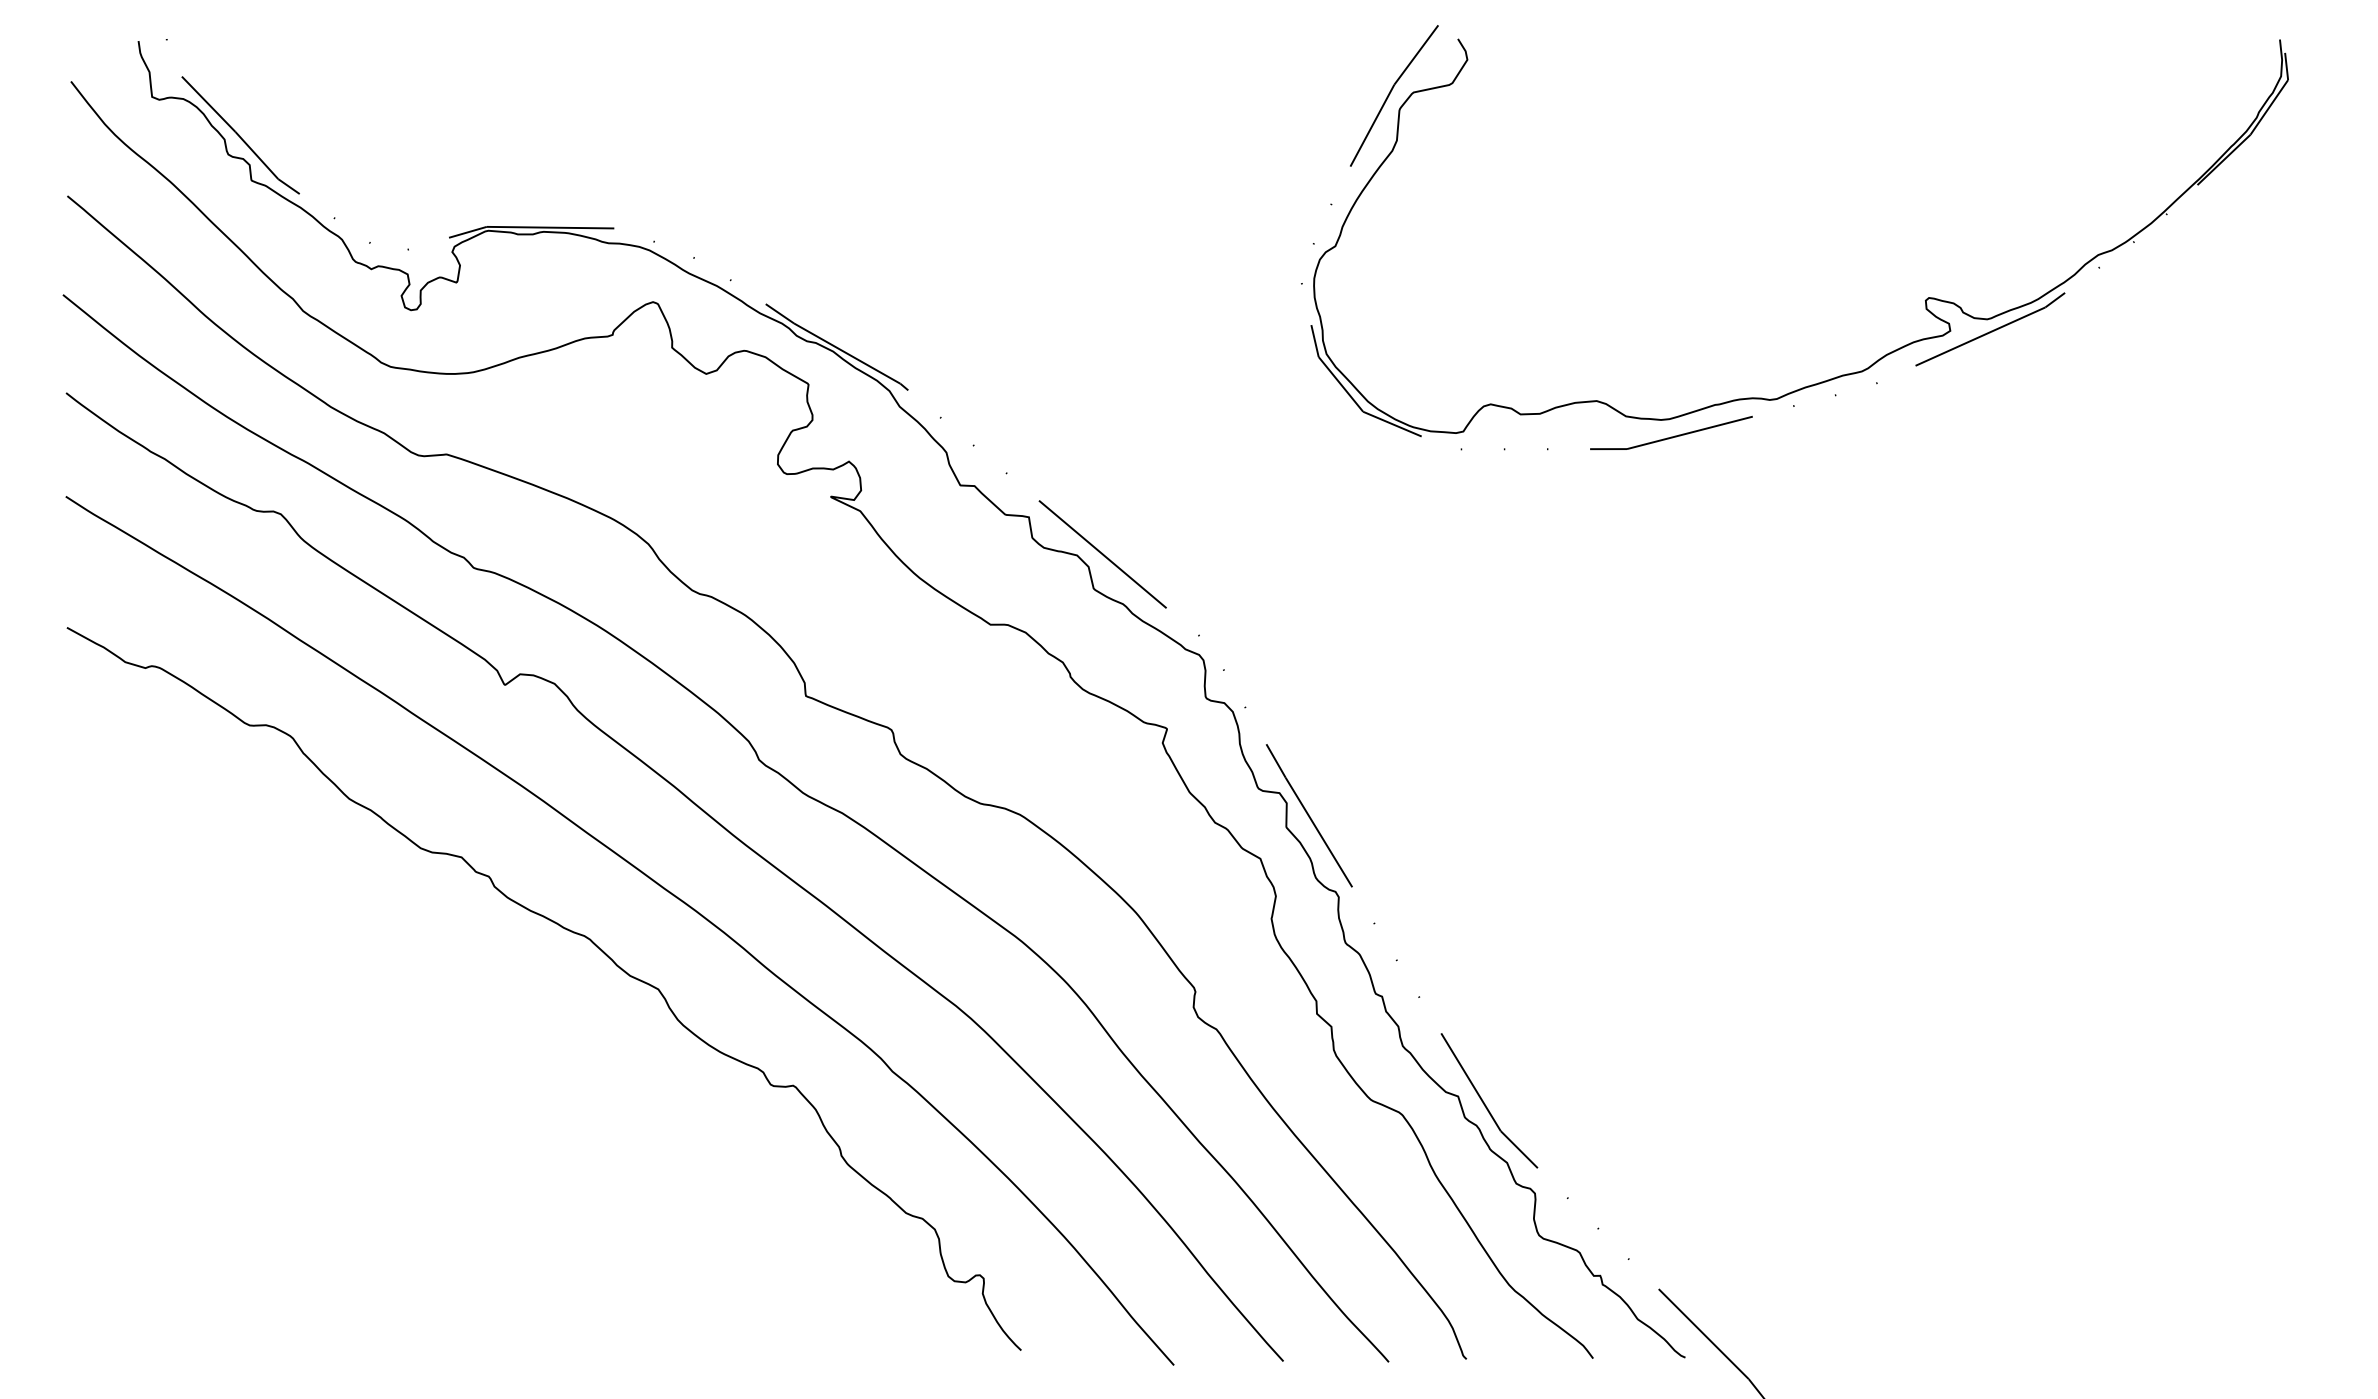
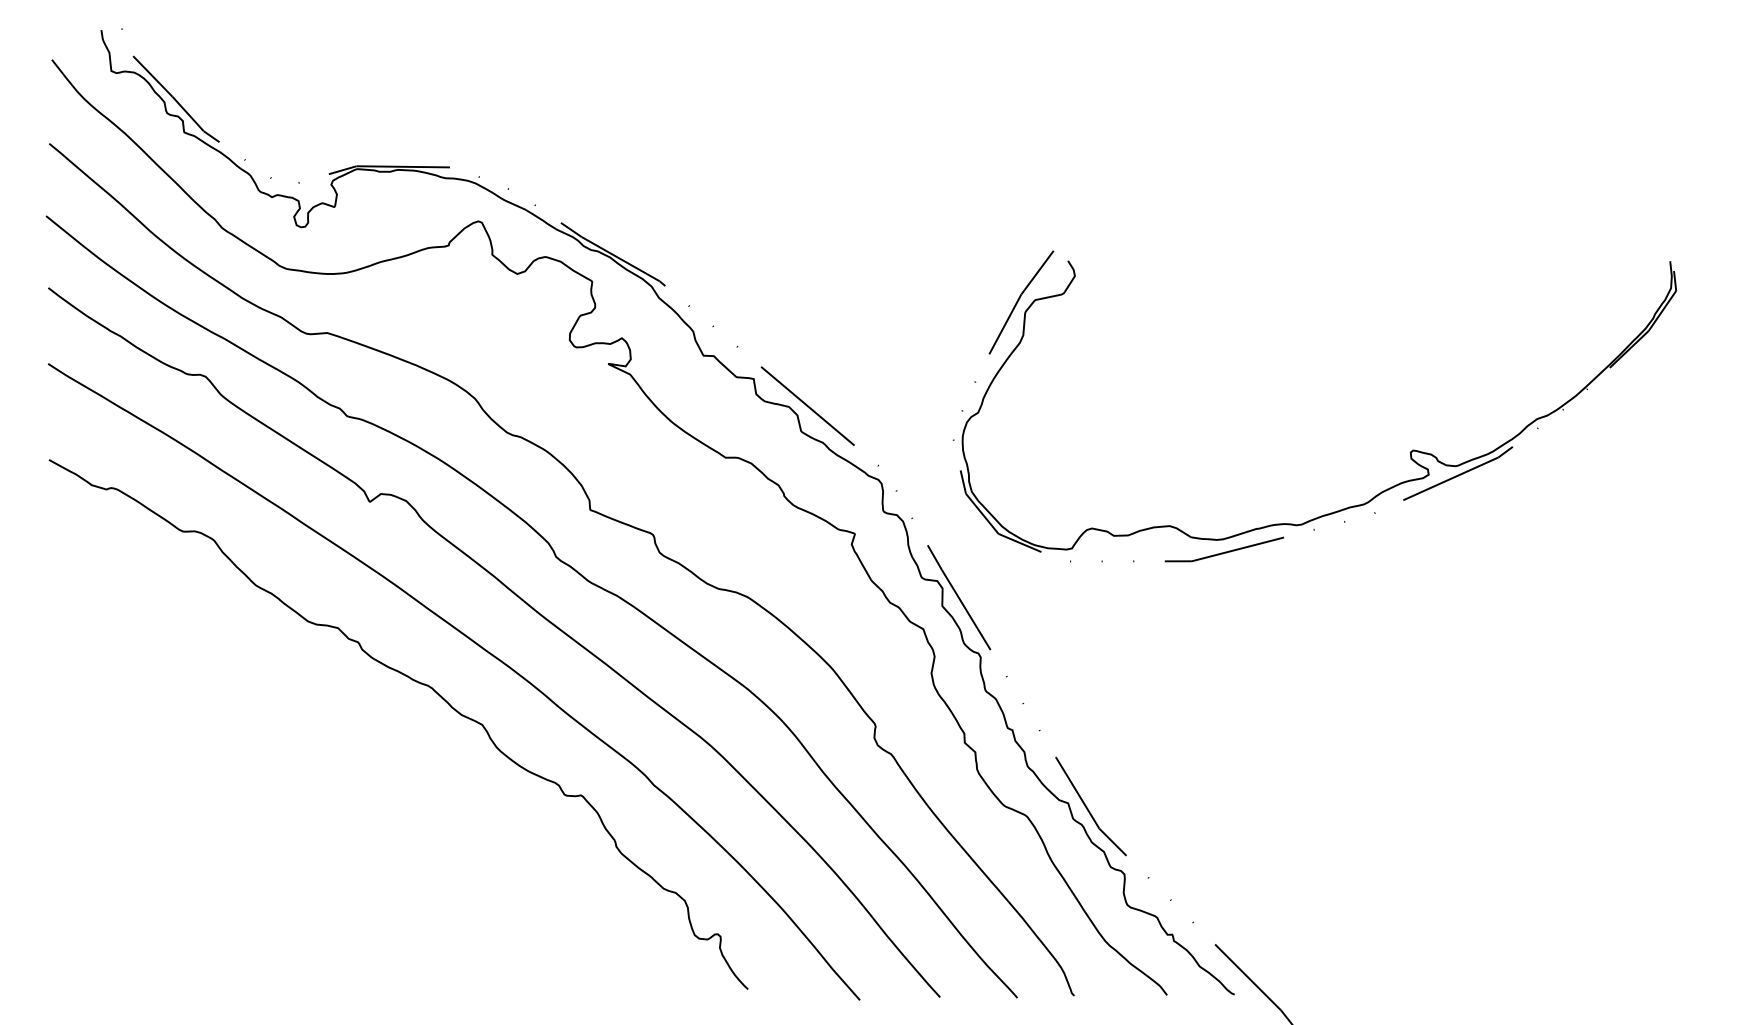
part: (1925, 299) -> (1410, 451), moved

